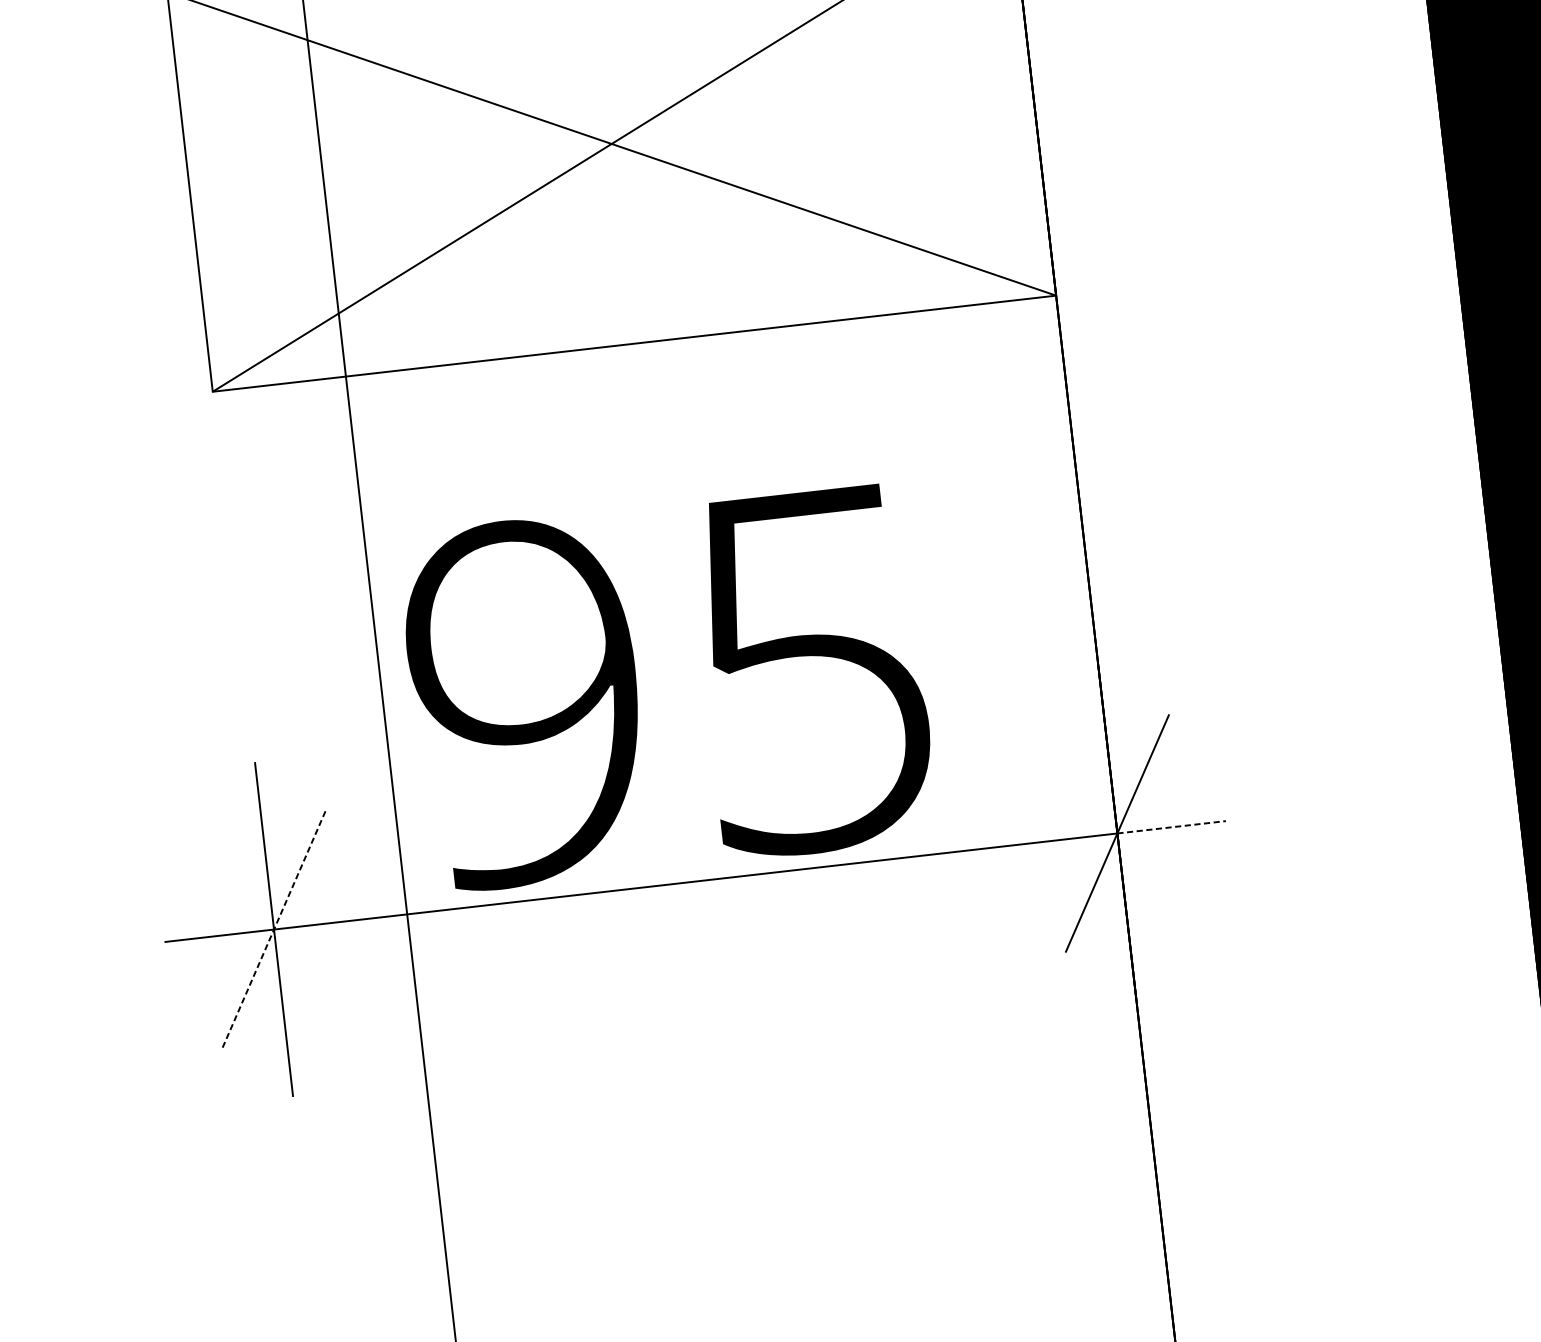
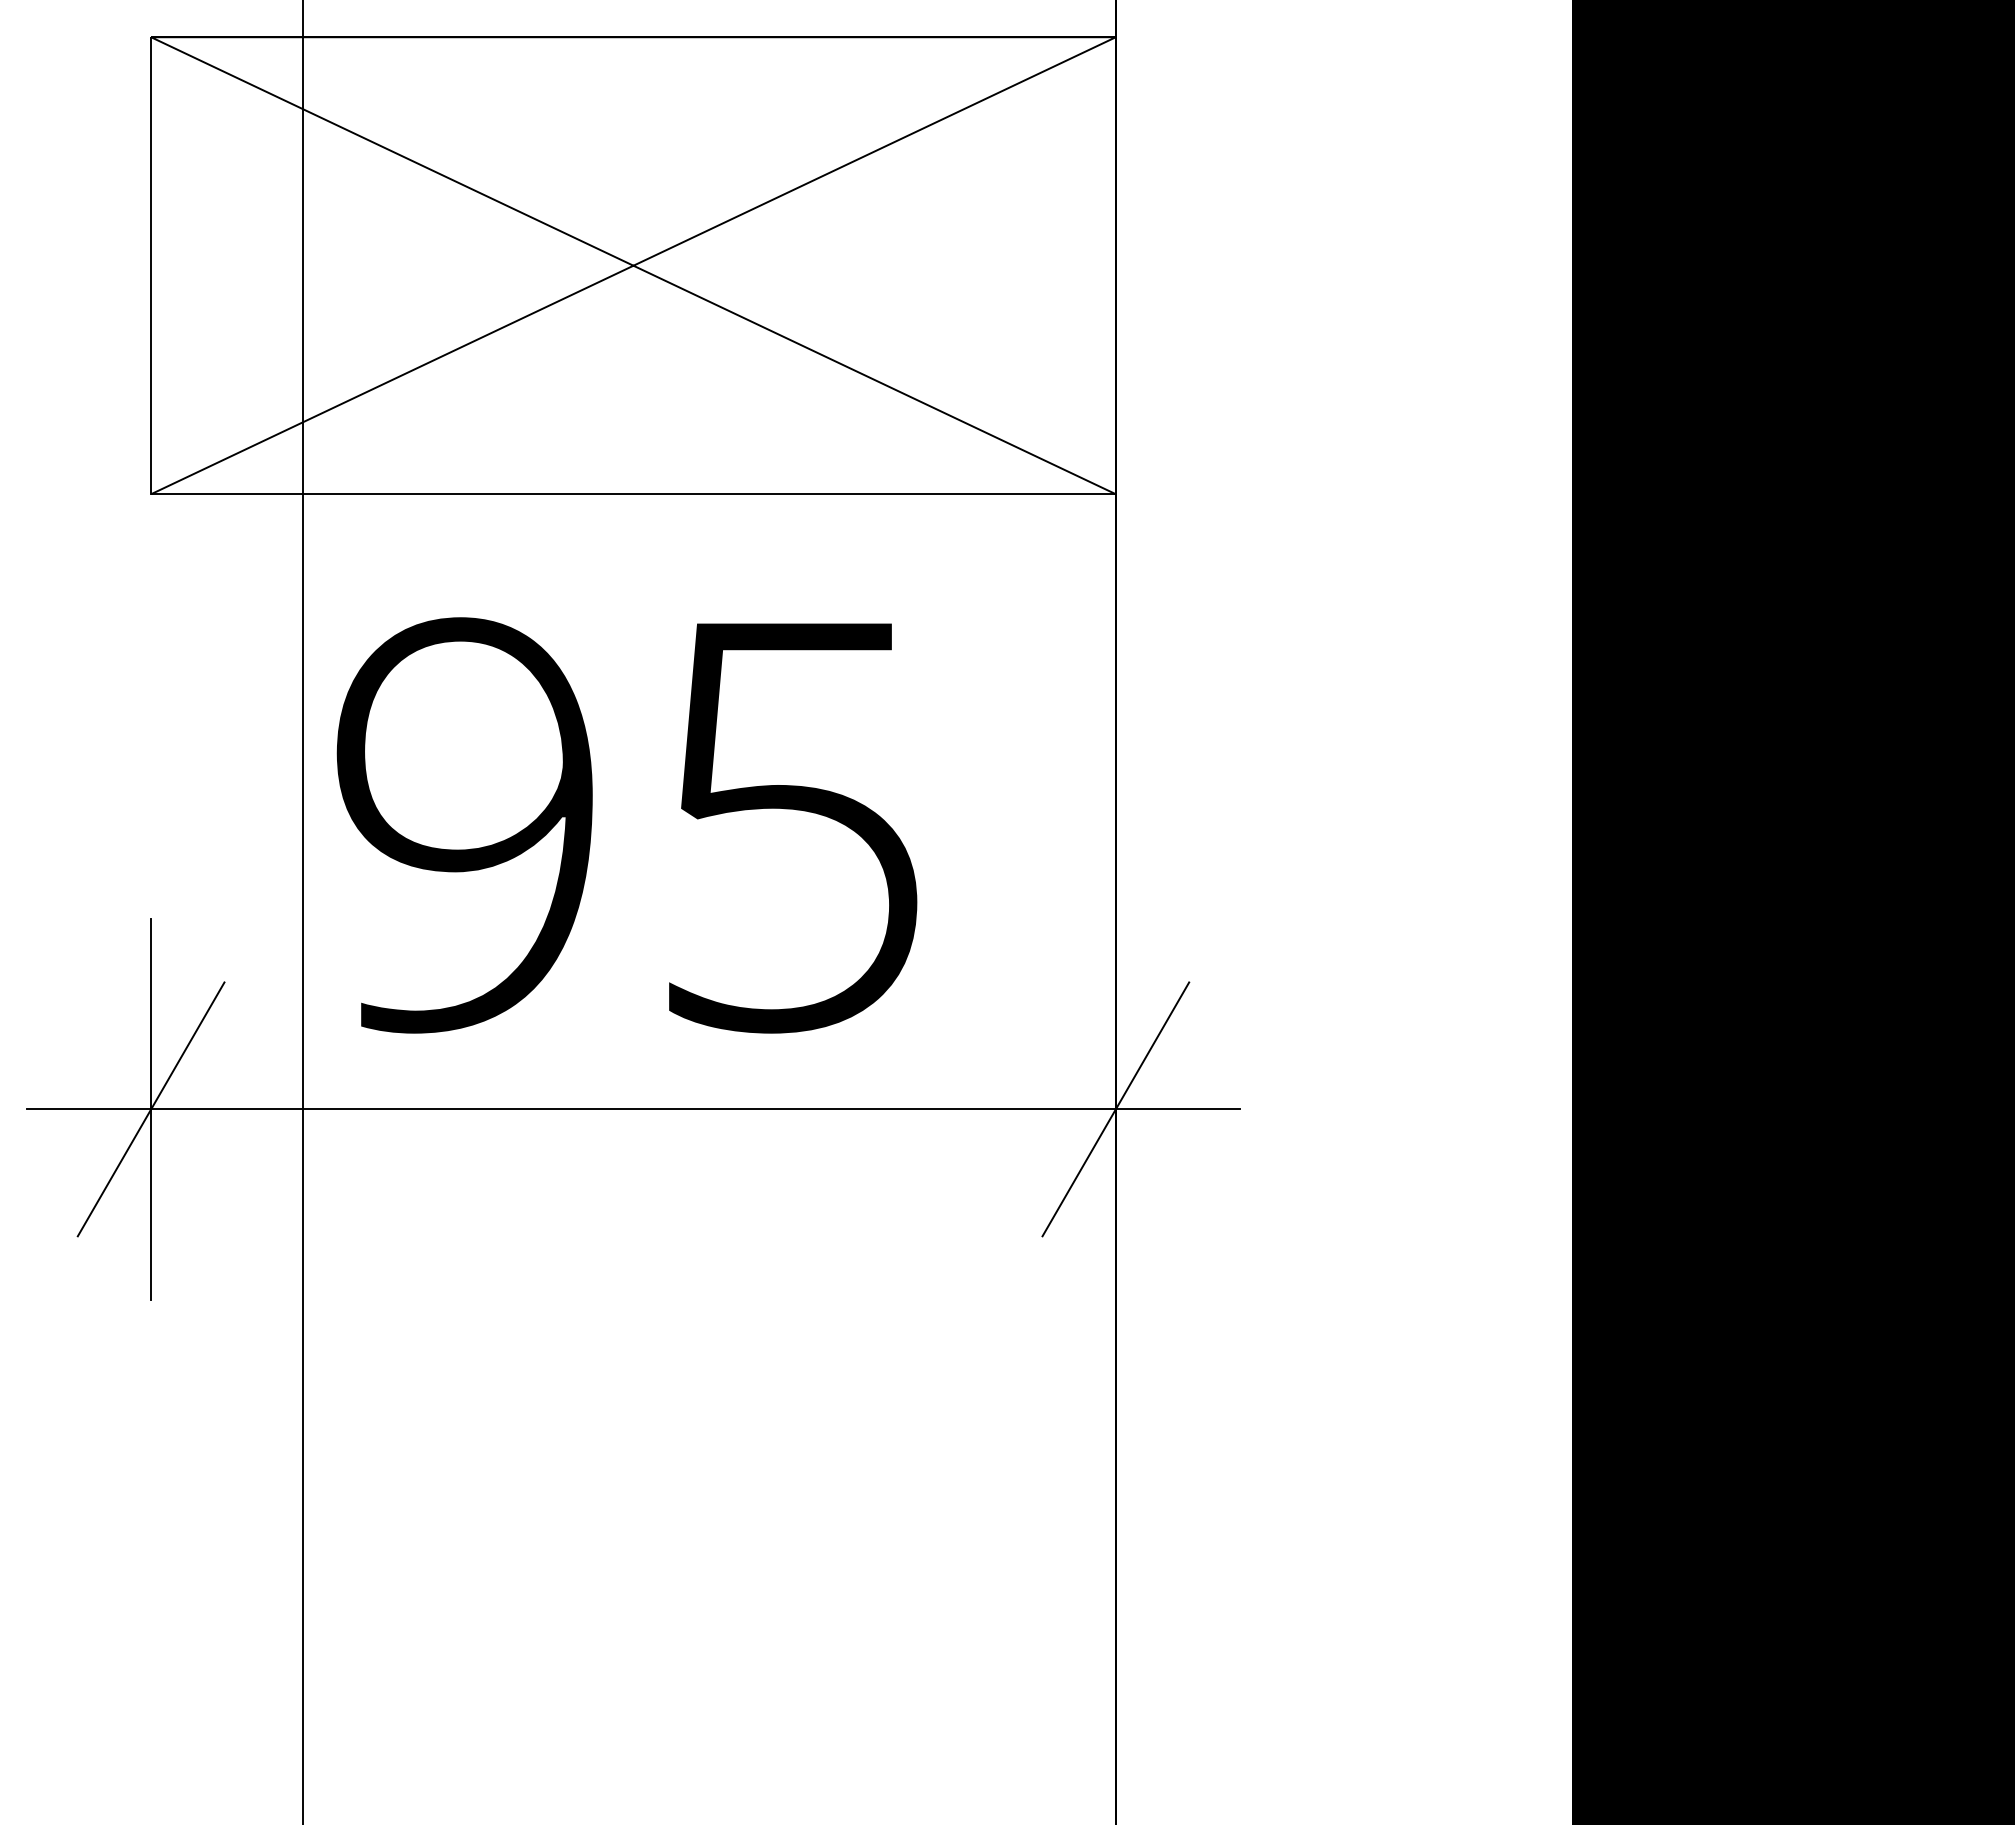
text: (667, 686) -> (626, 825), moved
line: (1172, 827) -> (1178, 1109), dashed -> solid
line: (274, 929) -> (151, 1109), dashed -> solid

